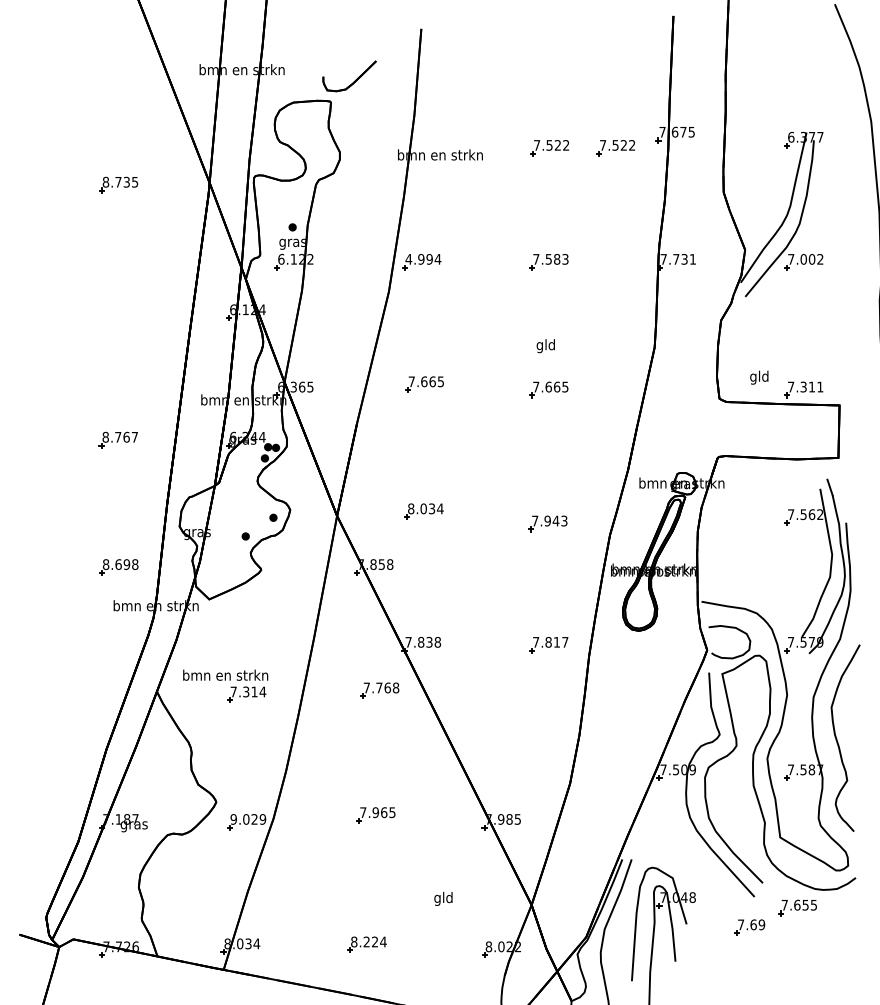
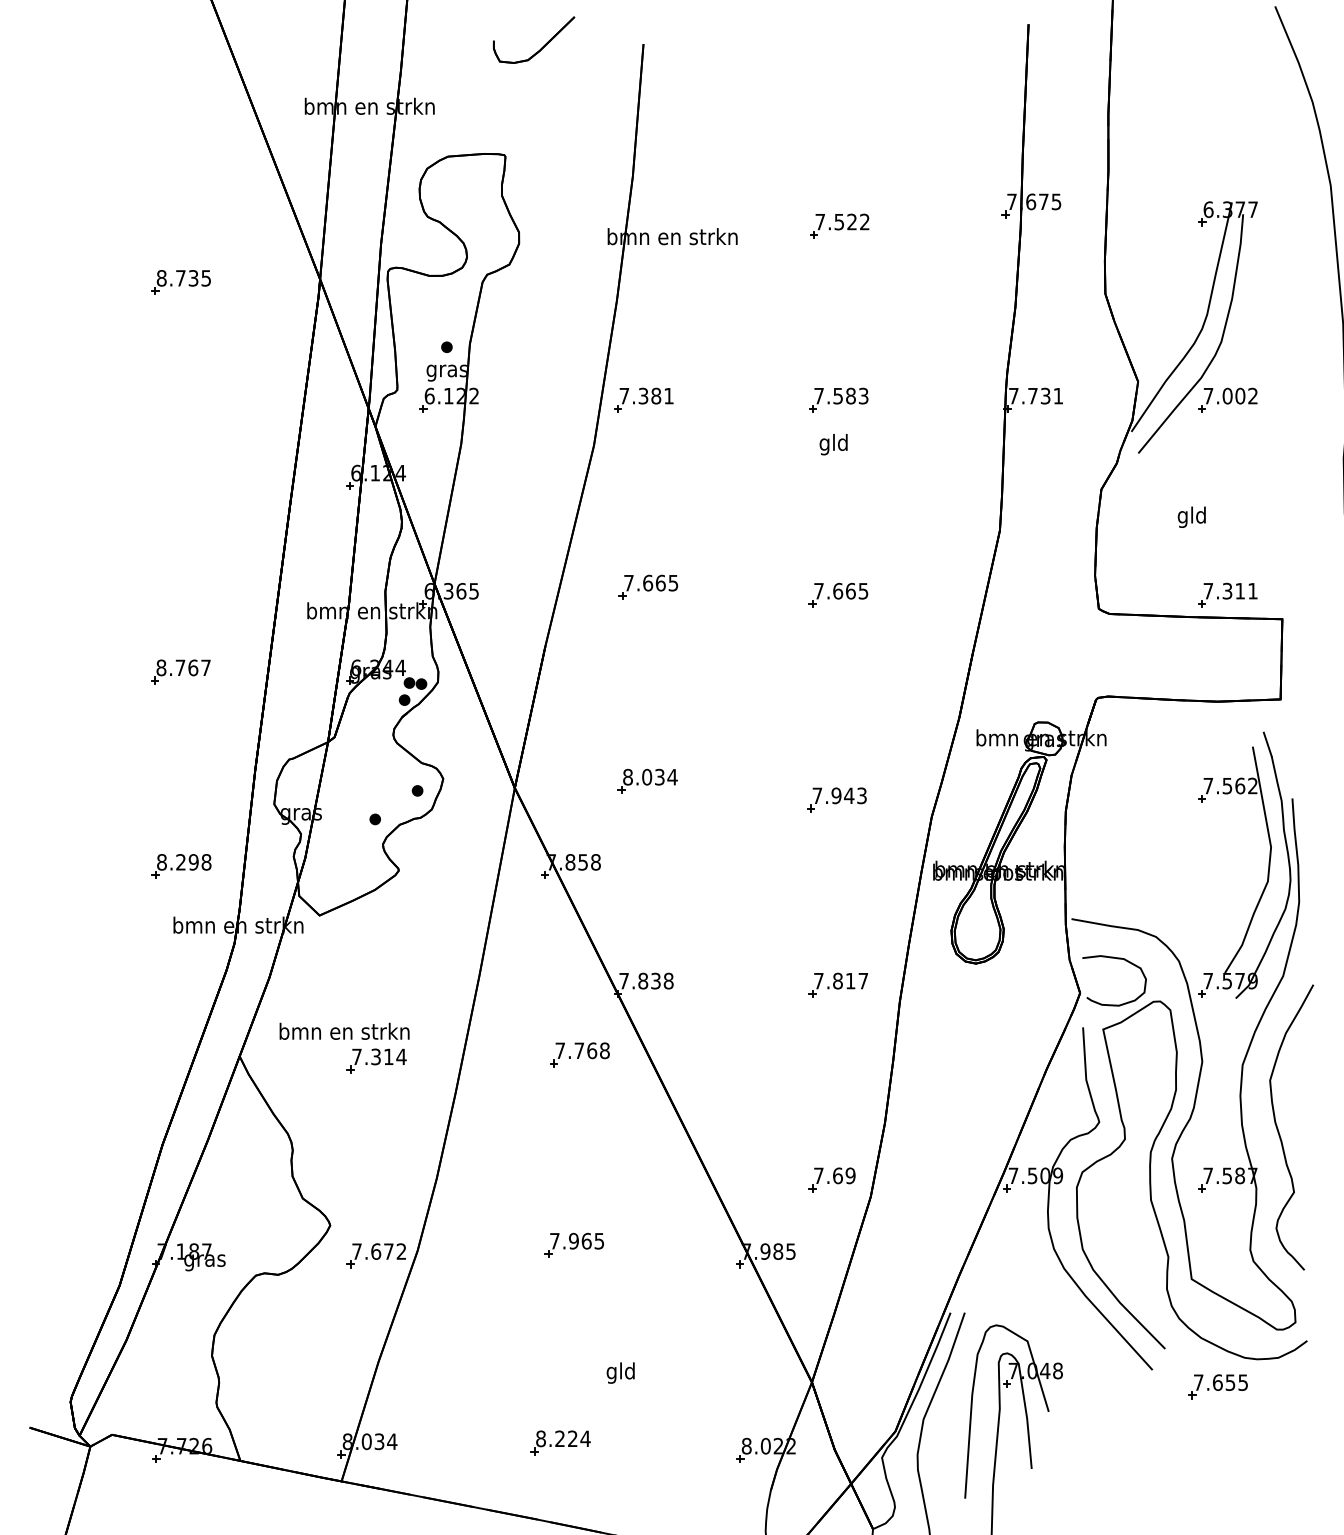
part: (354, 80) -> (541, 46), moved
part: (615, 148) -> (940, 226), removed
text: (423, 259) -> (646, 396), 4.994 -> 7.381
text: (545, 346) -> (833, 445), moved
text: (759, 377) -> (1192, 516), moved
text: (118, 564) -> (180, 862), 8.698 -> 8.298
text: (248, 819) -> (379, 1251), 9.029 -> 7.672
text: (443, 898) -> (620, 1372), moved
part: (749, 927) -> (831, 1179), moved

